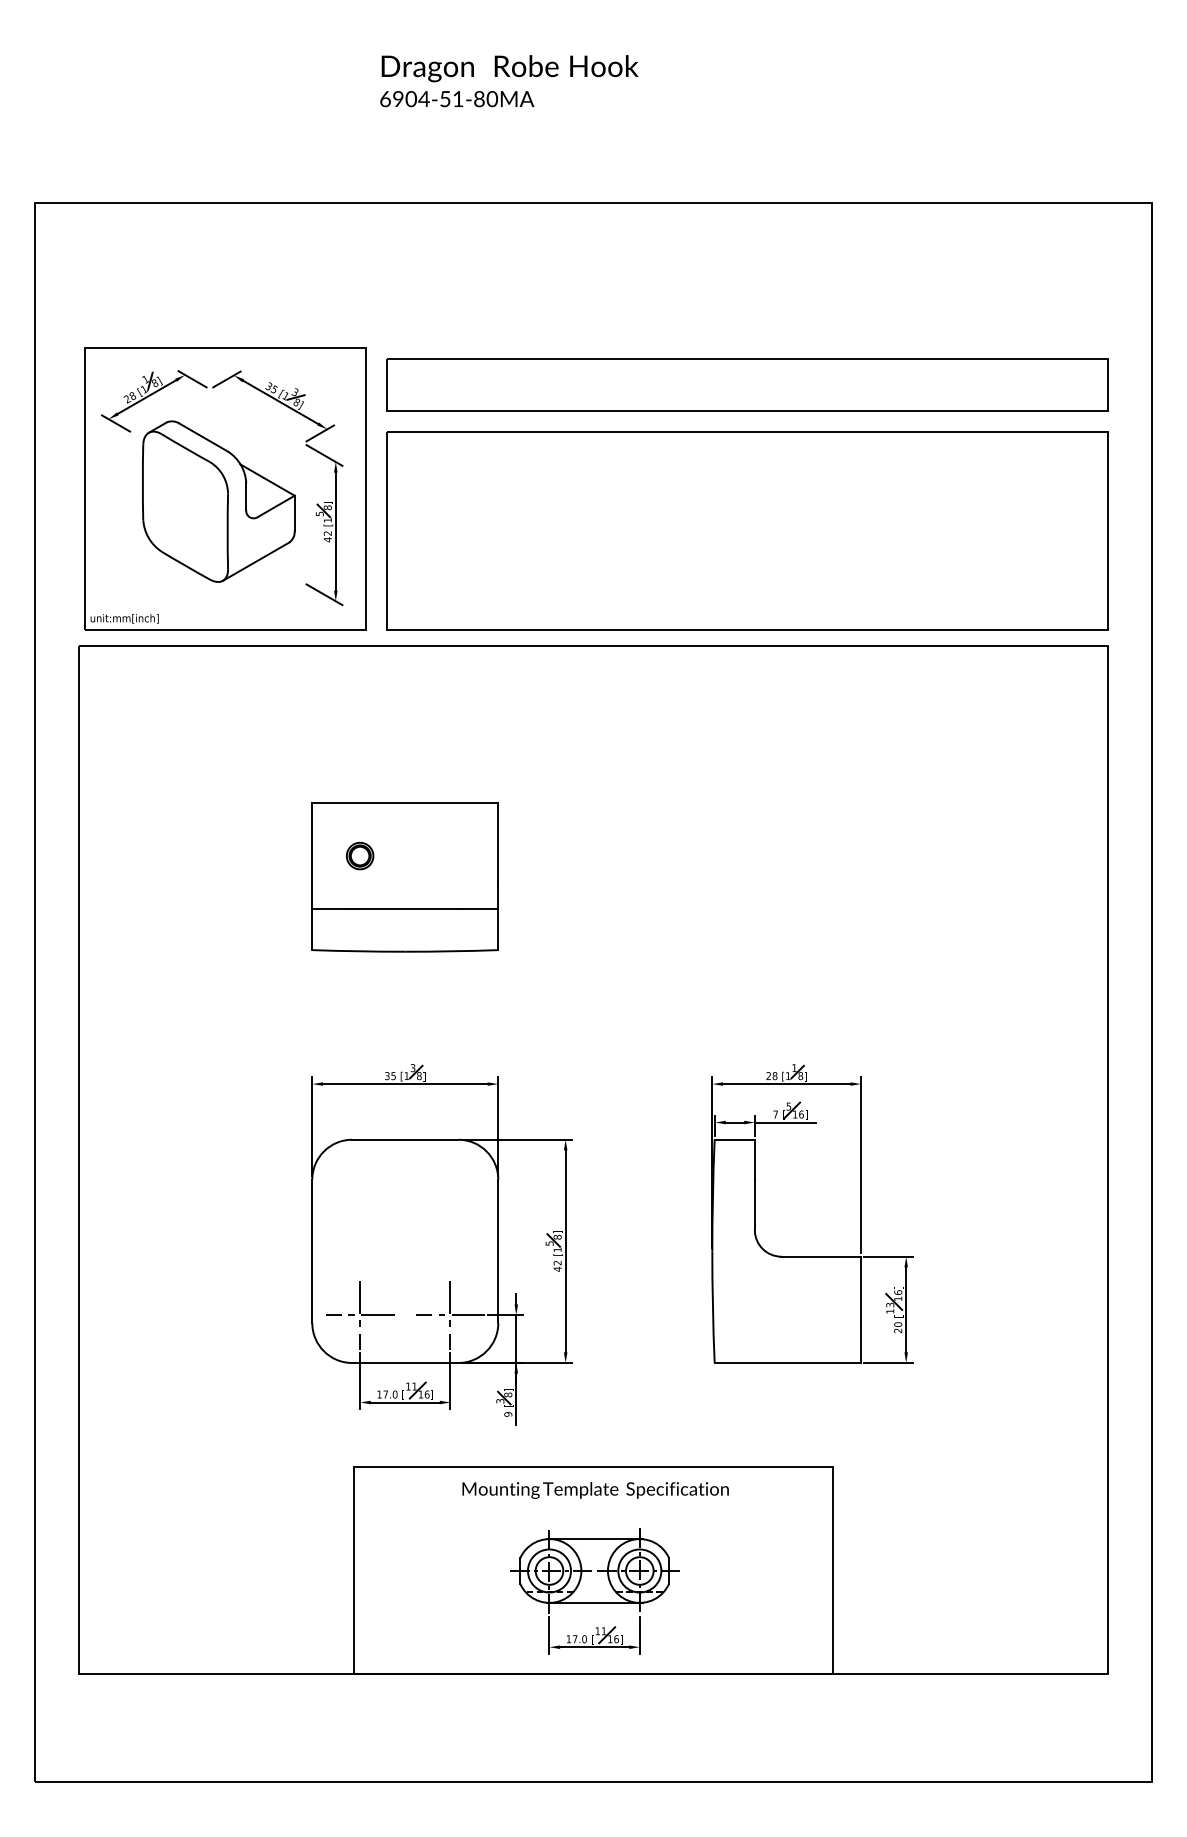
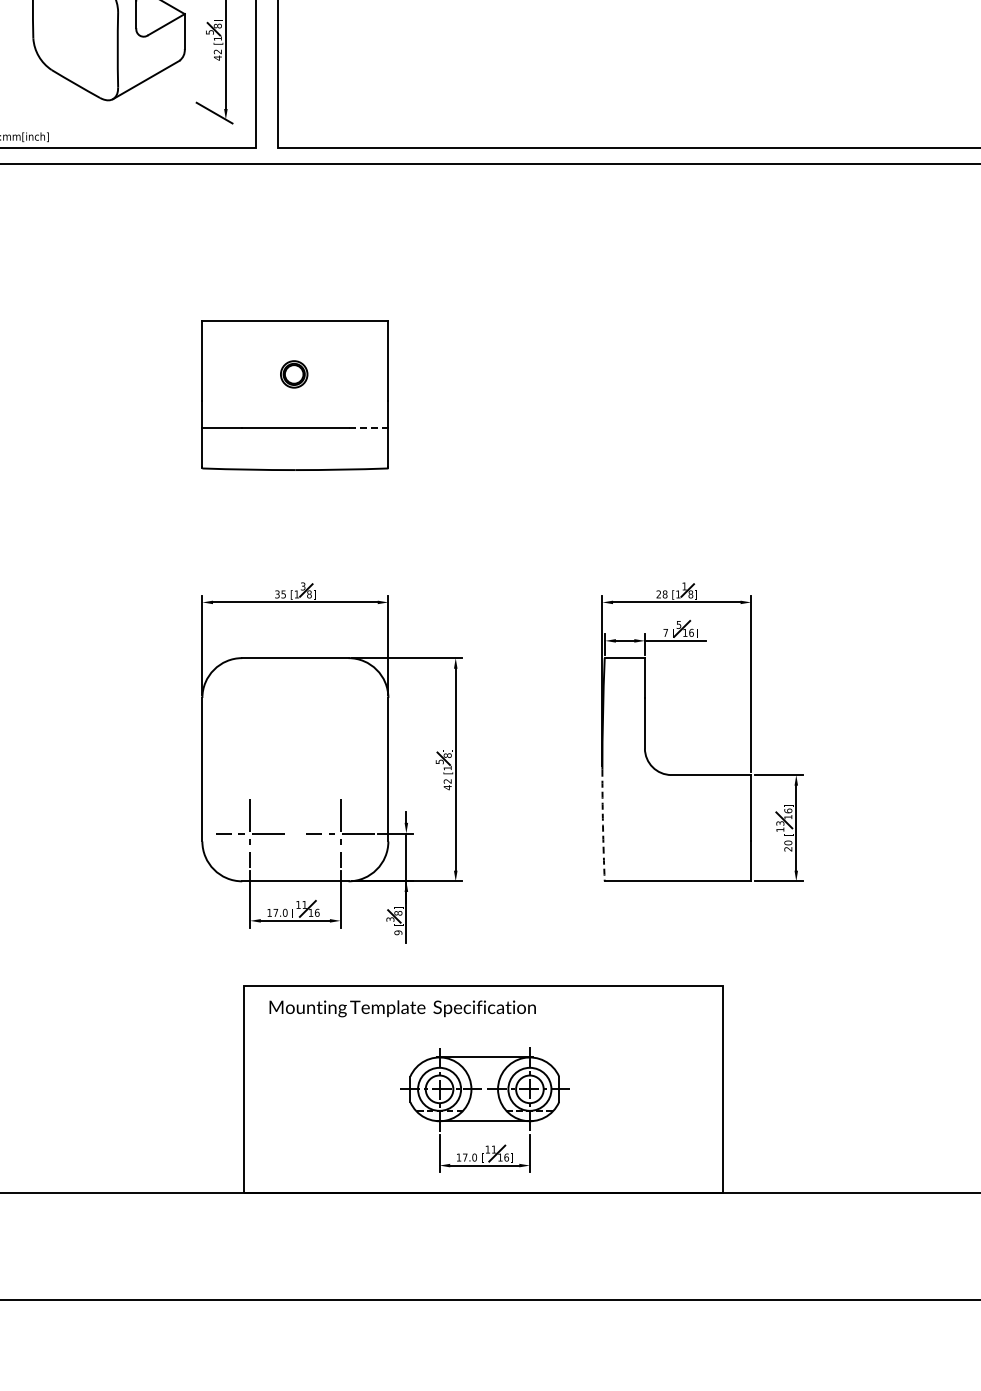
part: (360, 855) -> (294, 373), moved
line: (478, 909) -> (368, 427), solid -> dashed
arc: (712, 1307) -> (602, 825), solid -> dashed
text: (595, 1490) -> (402, 1008), moved

